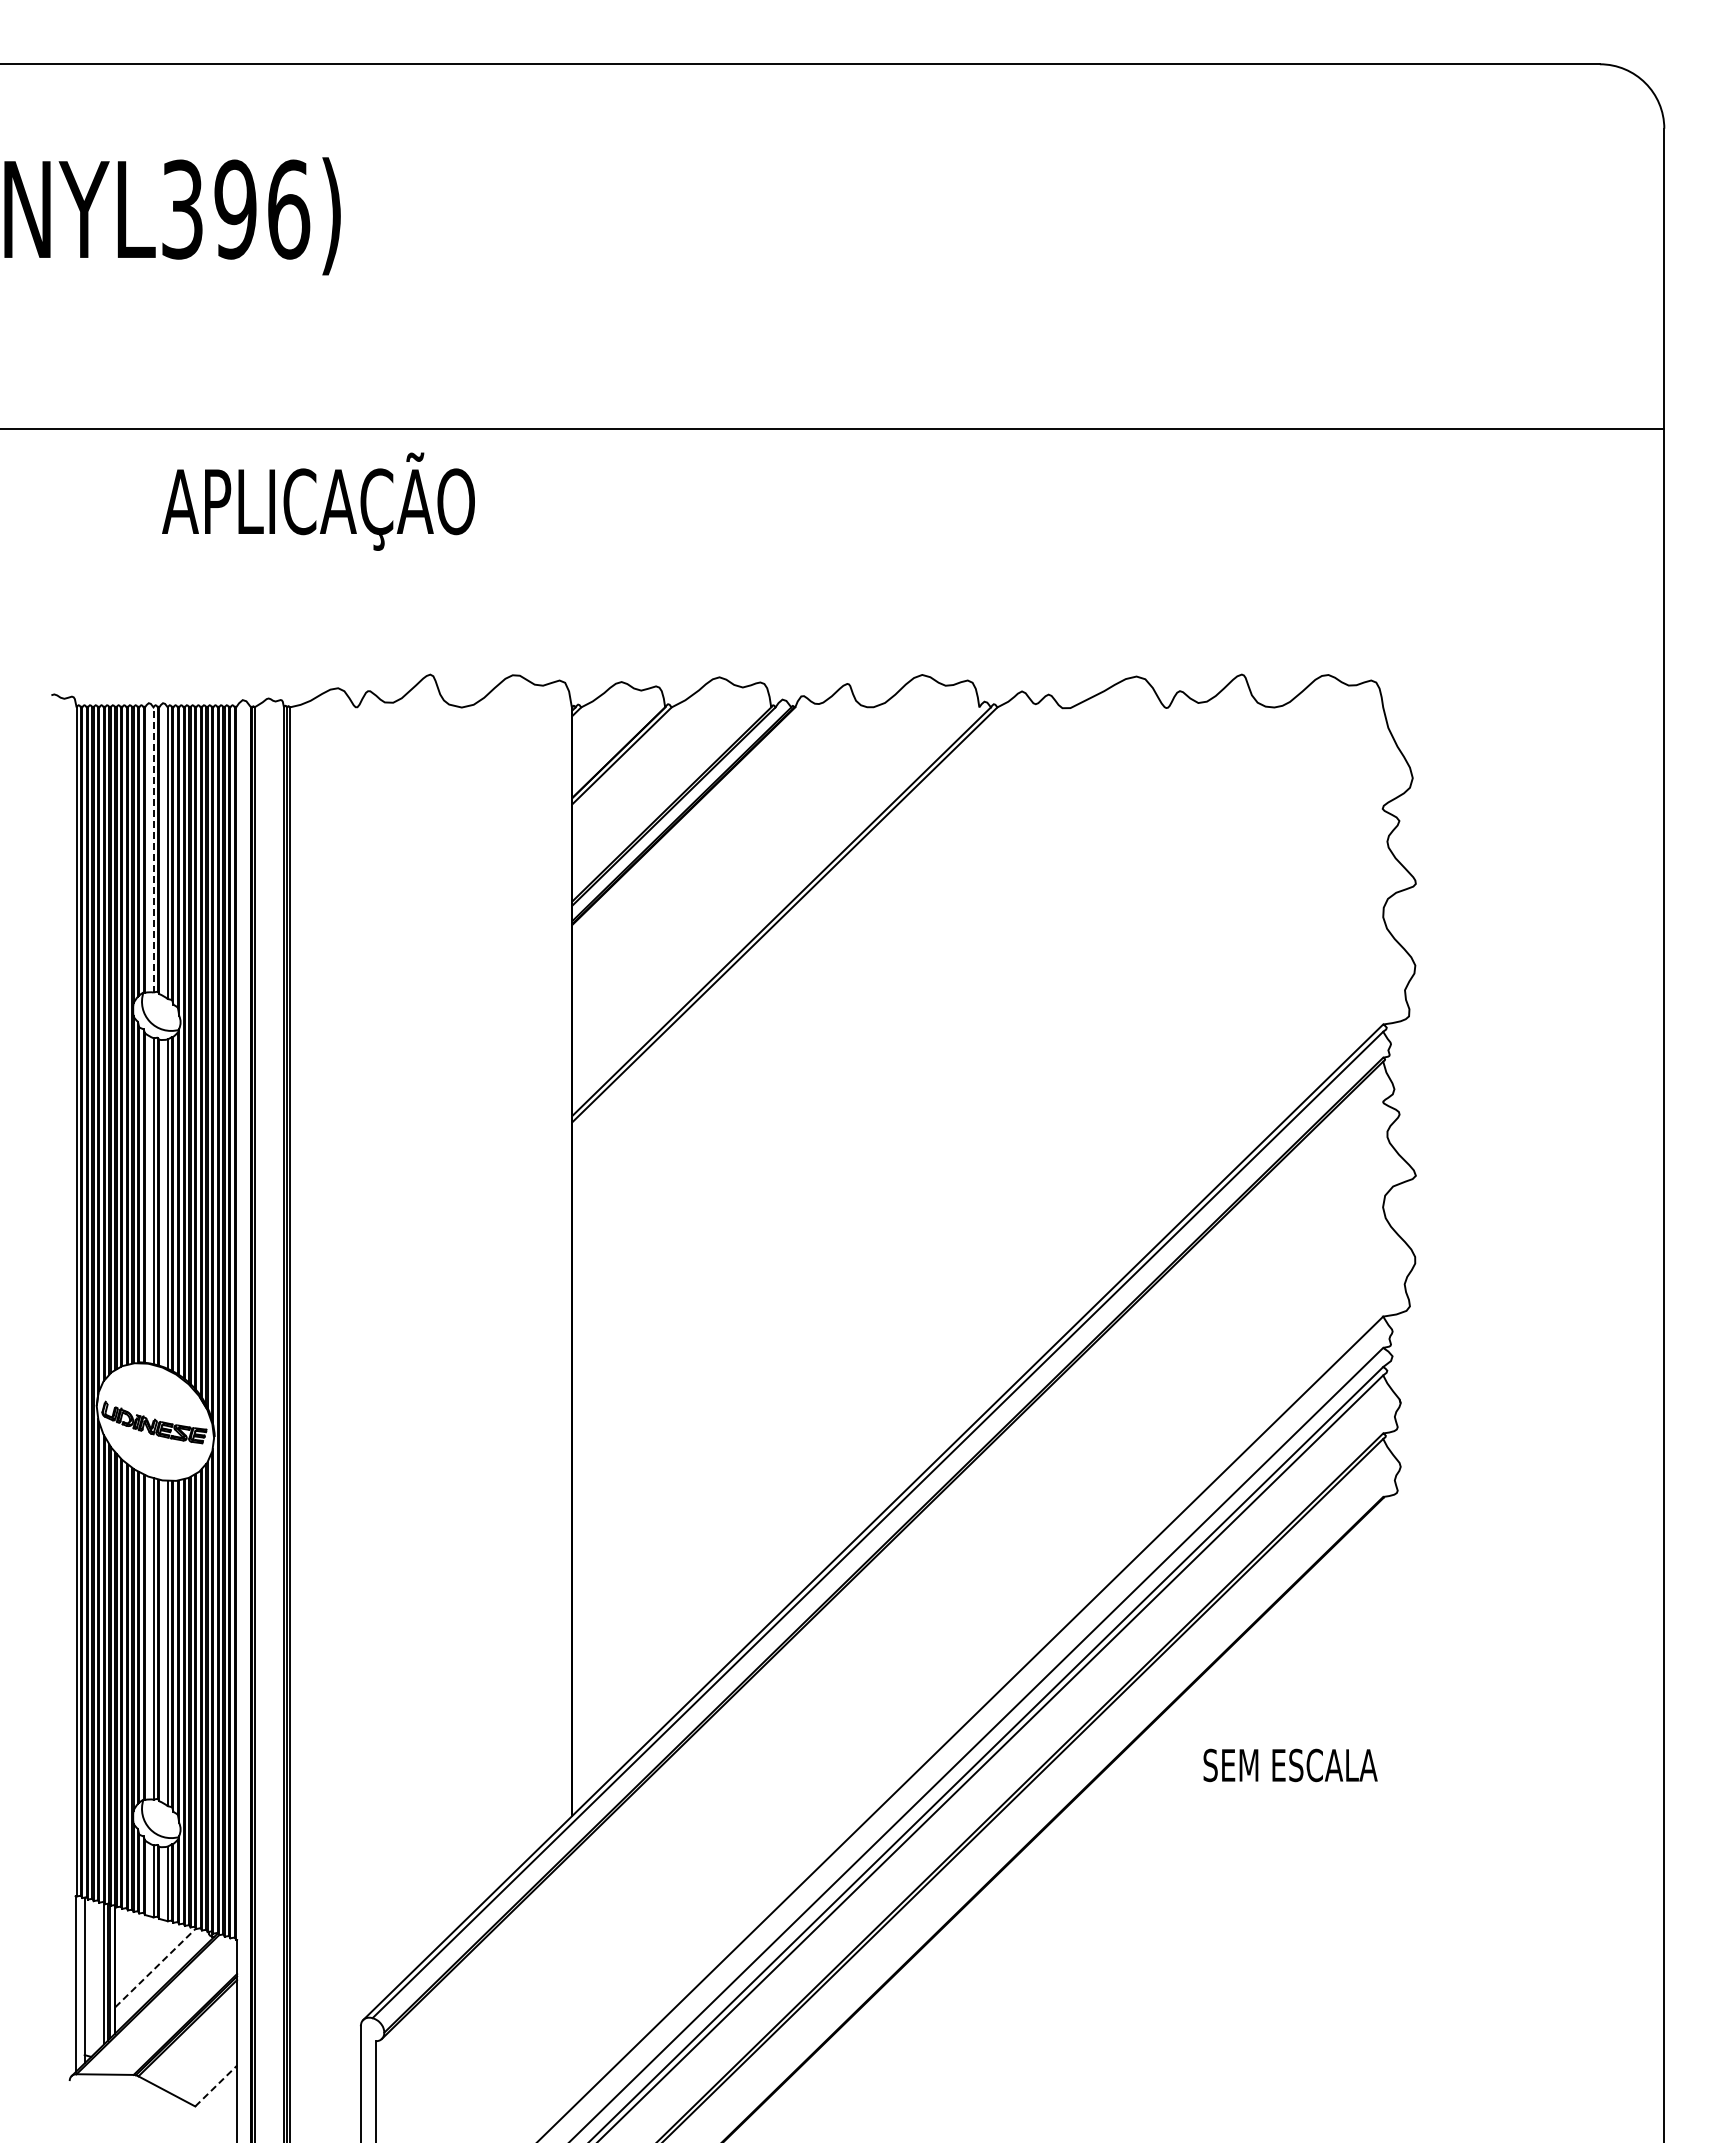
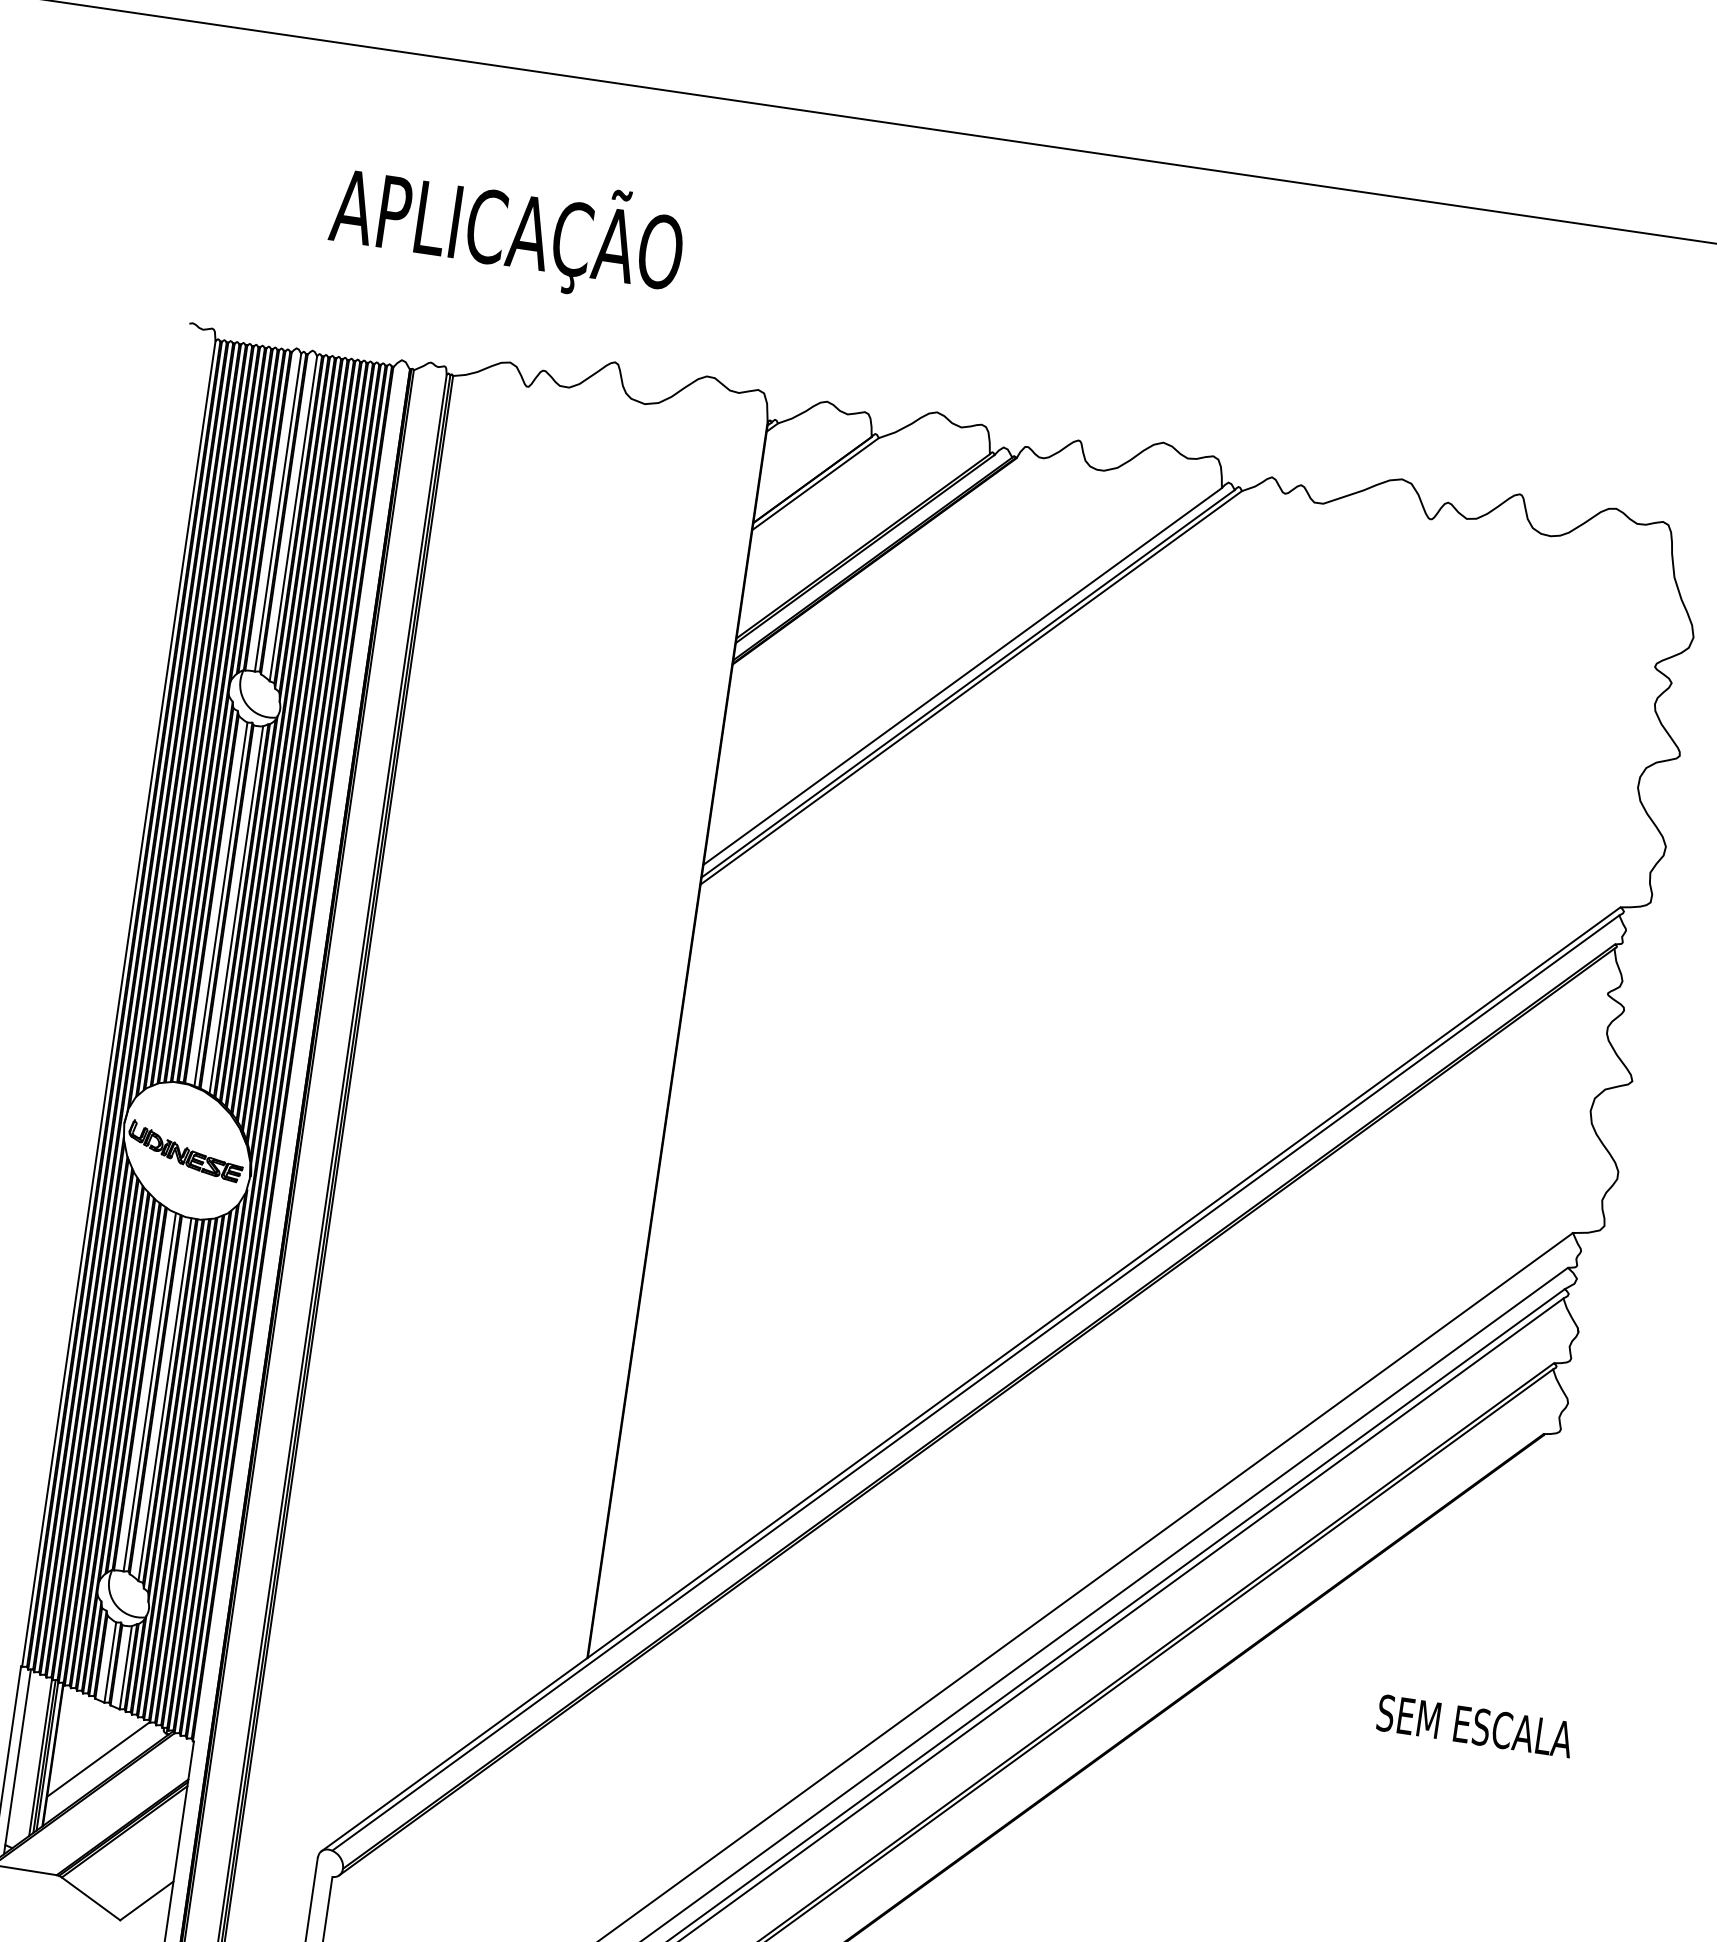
text: (318, 501) -> (507, 229), moved
line: (153, 849) -> (278, 512), dashed -> solid
line: (775, 905) -> (962, 675), added
text: (1290, 1765) -> (1475, 1726), moved
line: (156, 1967) -> (99, 1759), dashed -> solid
line: (216, 2085) -> (147, 1900), dashed -> solid

